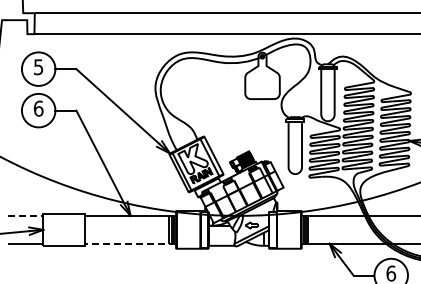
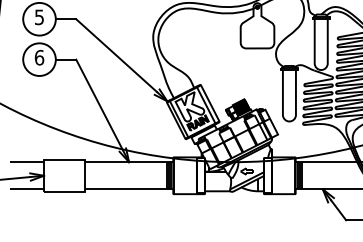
line: (26, 215) -> (27, 161), dashed -> solid
line: (130, 243) -> (128, 189), dashed -> solid

